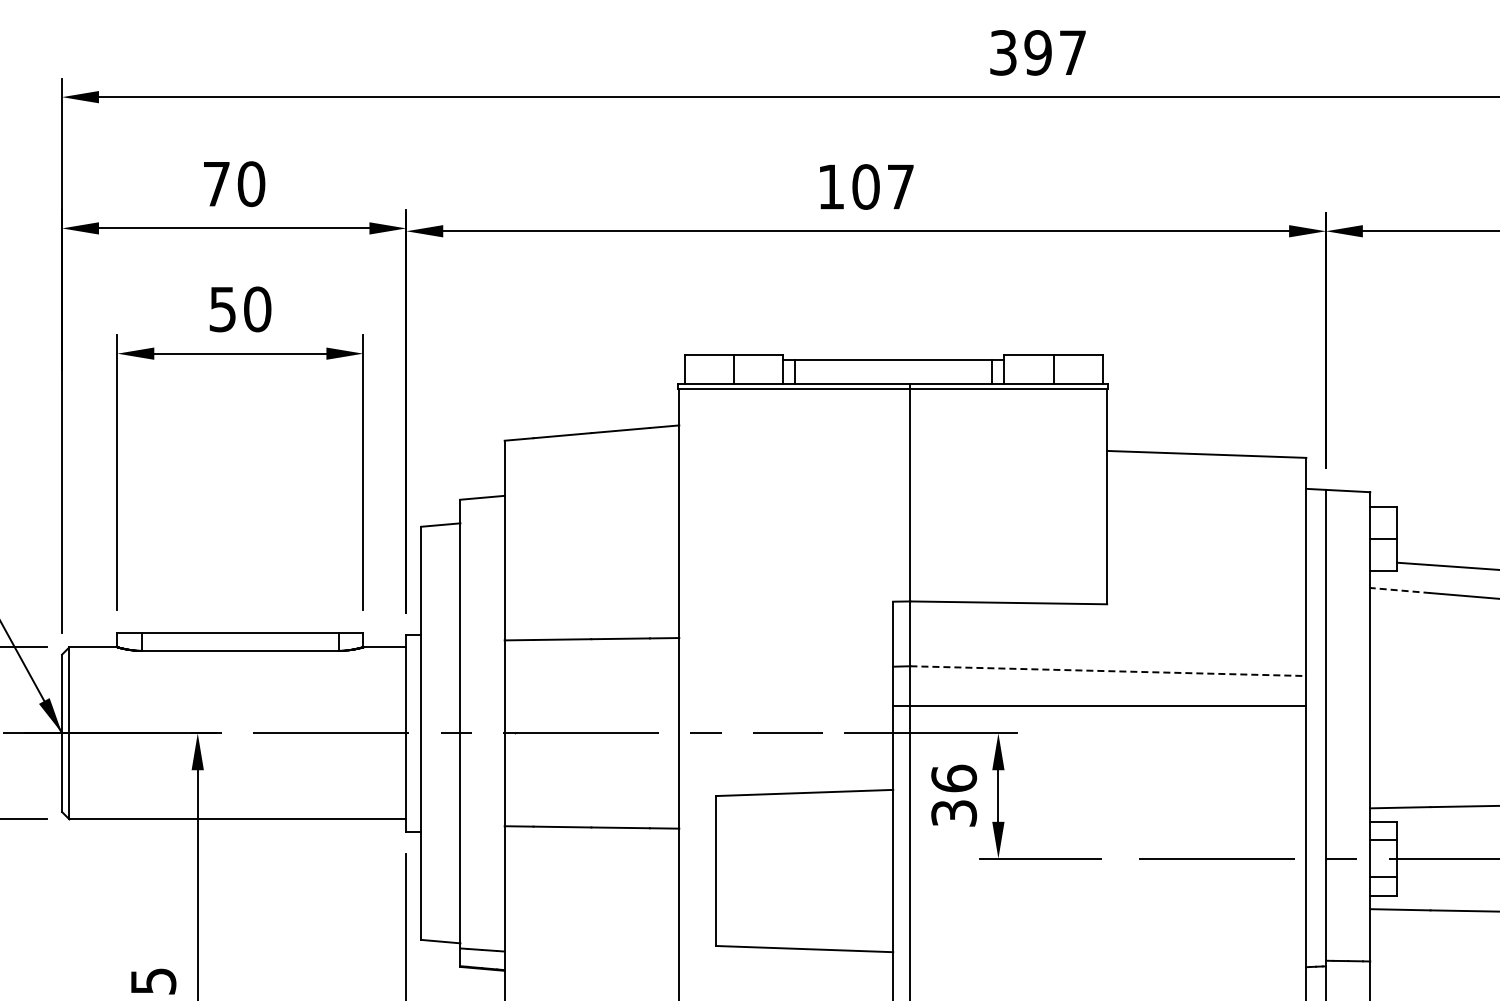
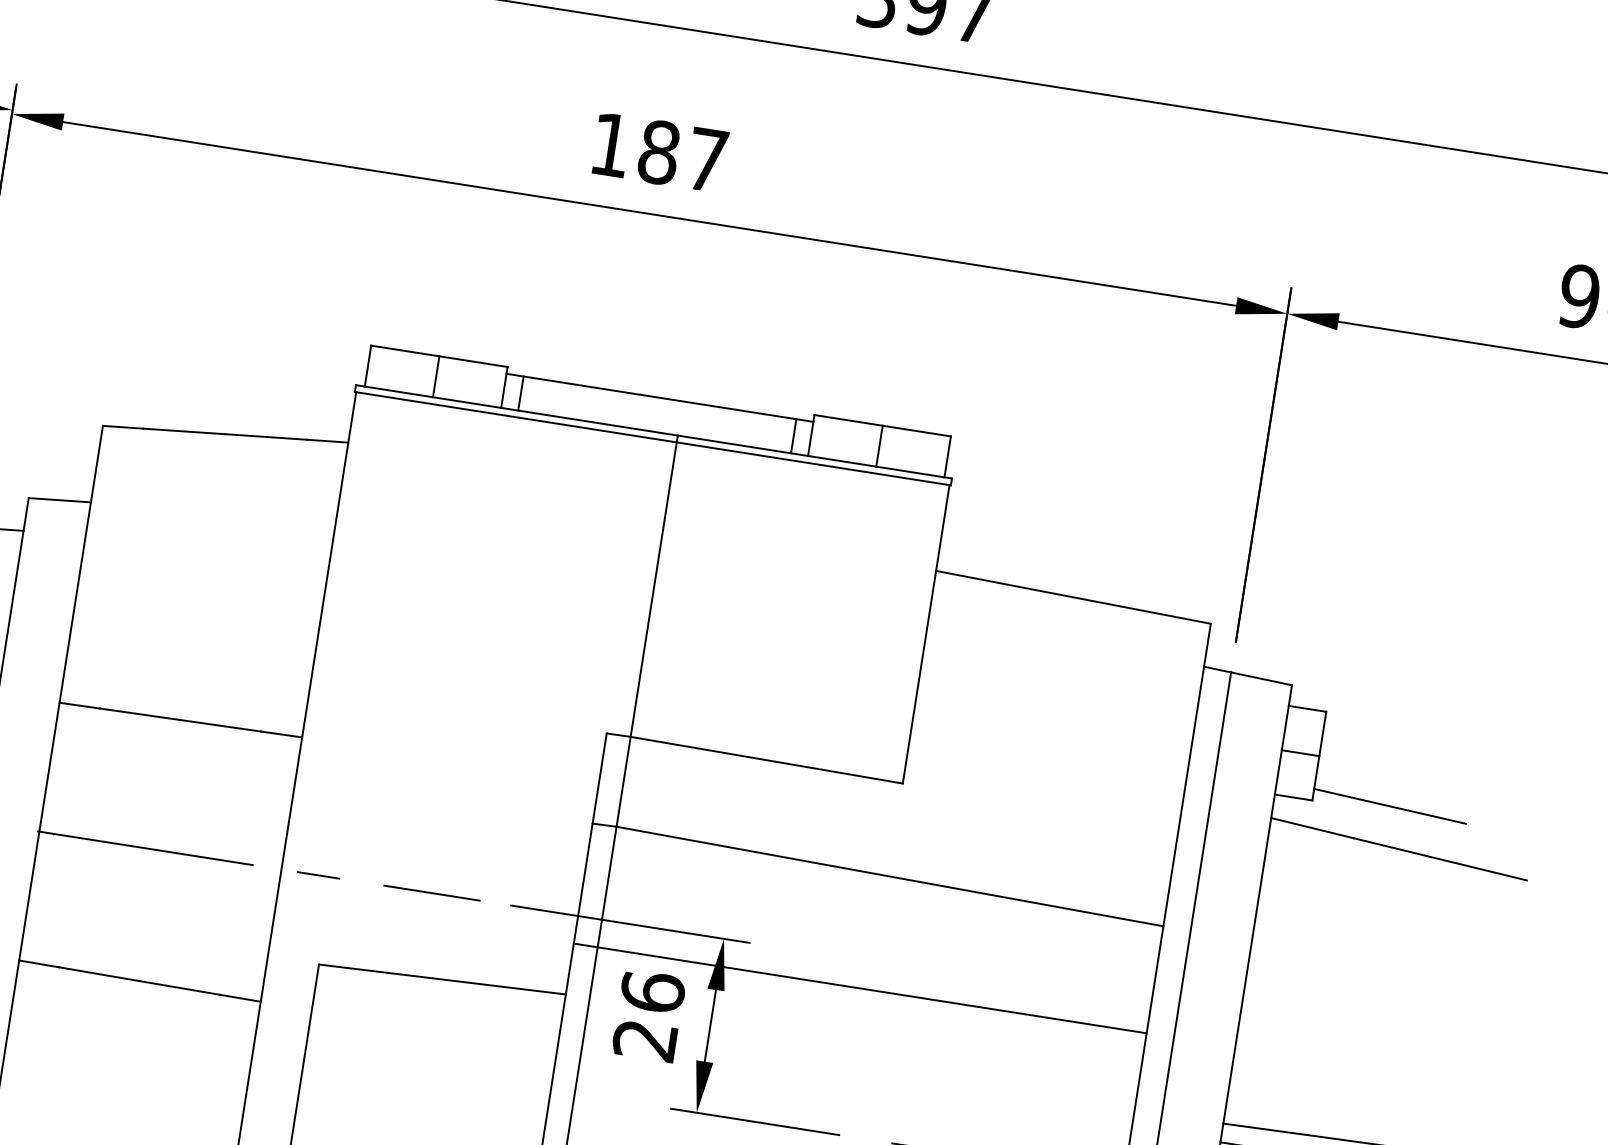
text: (865, 186) -> (658, 151), 107 -> 187
line: (1399, 590) -> (1311, 827), dashed -> solid
line: (1108, 671) -> (890, 877), dashed -> solid
line: (1099, 706) -> (859, 988), moved
text: (954, 813) -> (645, 1040), 36 -> 26

